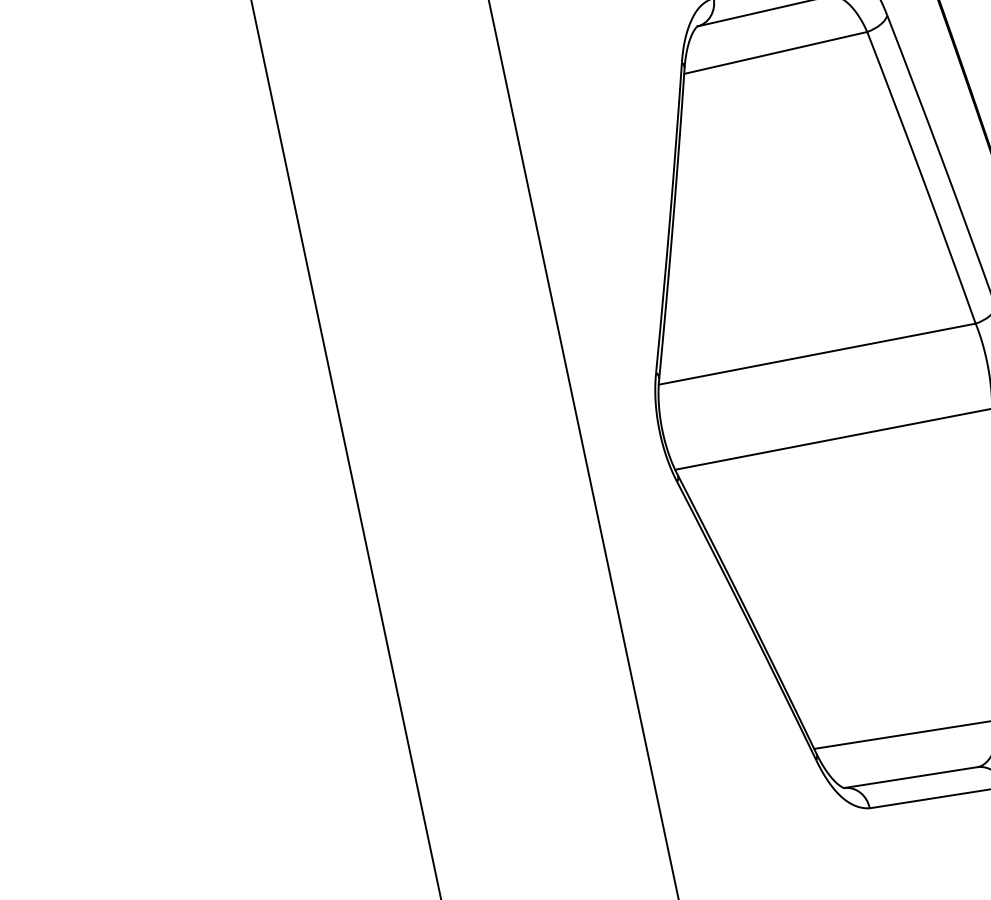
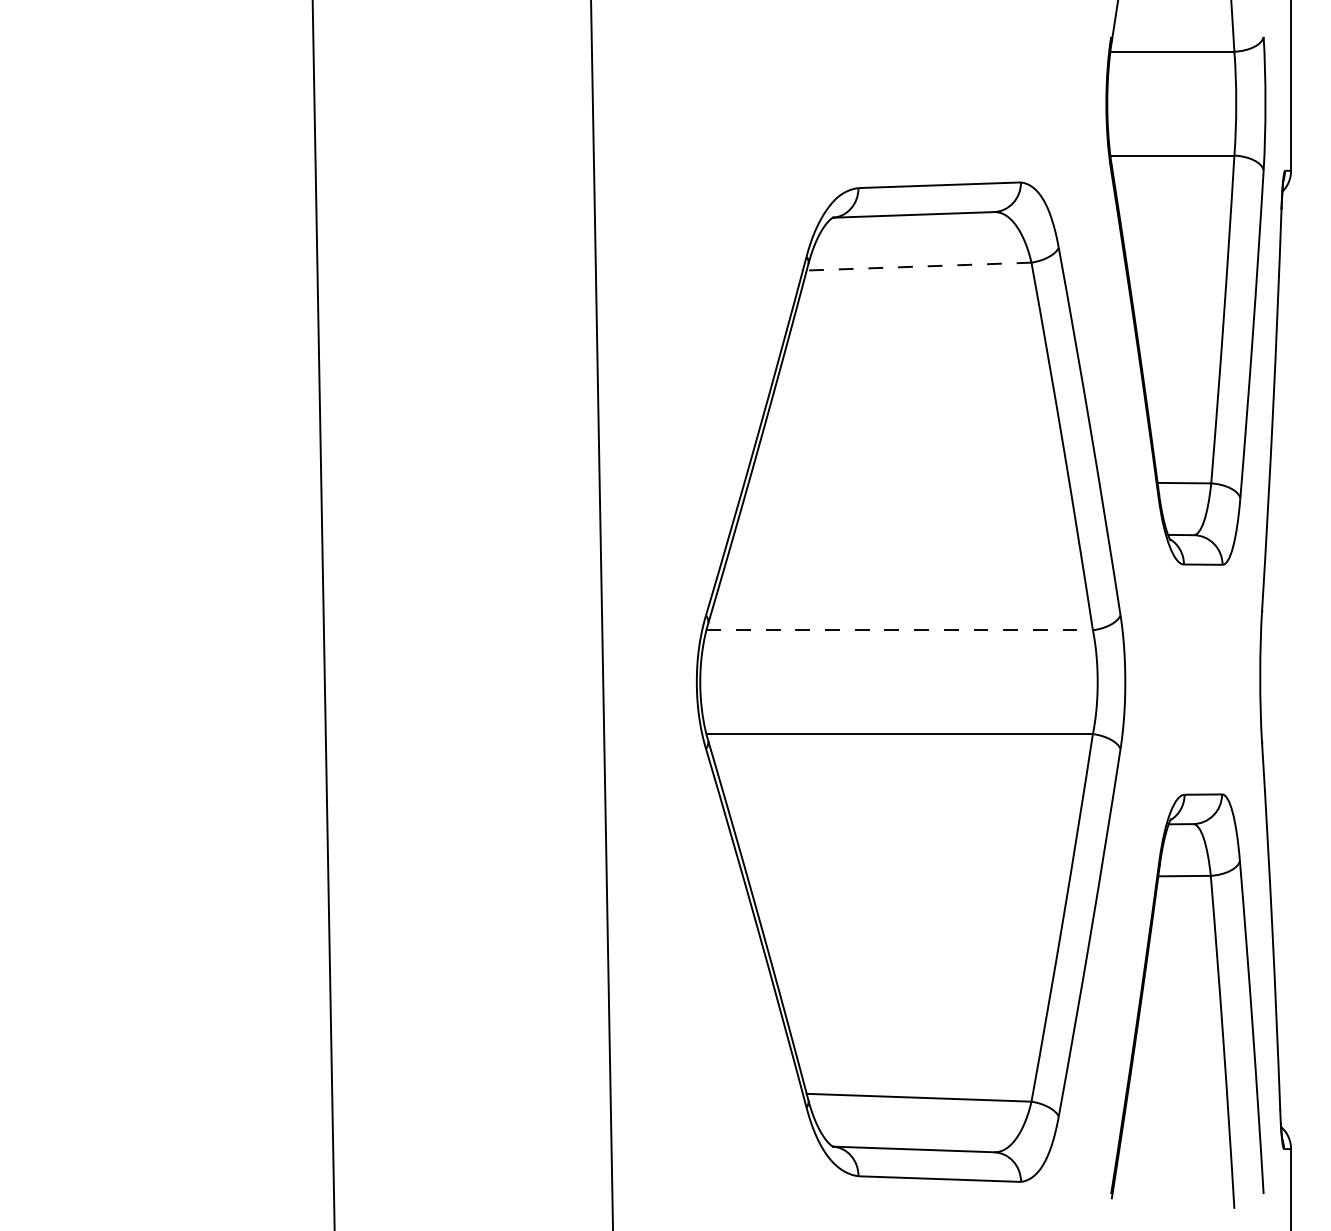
line: (775, 52) -> (918, 266), solid -> dashed
line: (817, 354) -> (900, 630), solid -> dashed

